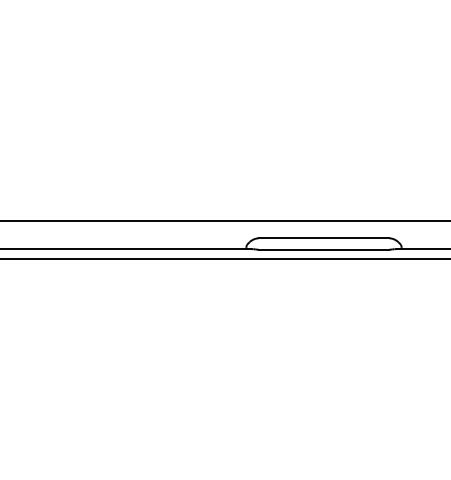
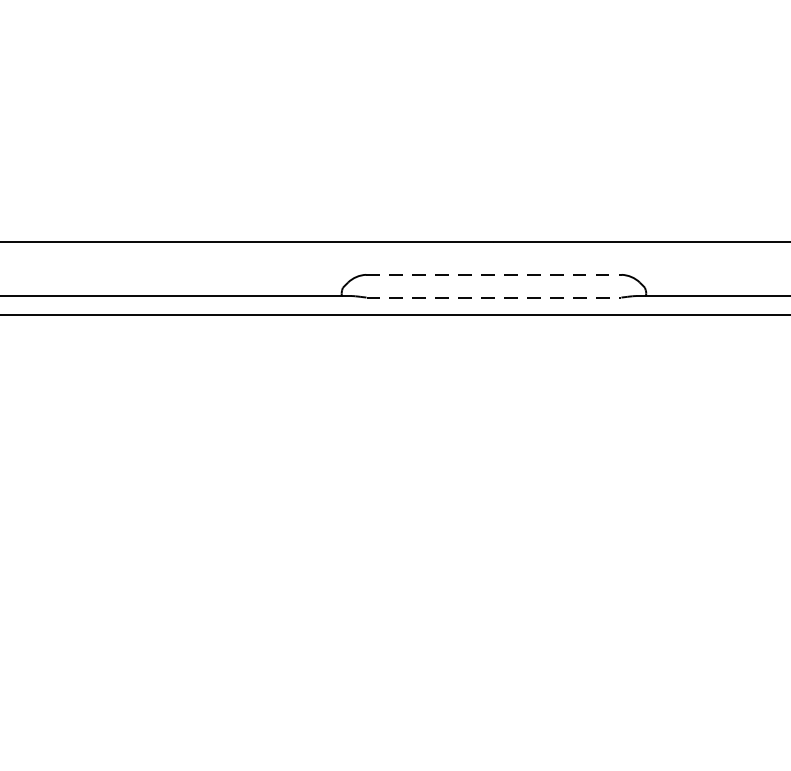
line: (324, 238) -> (494, 275), solid -> dashed
line: (324, 249) -> (494, 296), solid -> dashed

